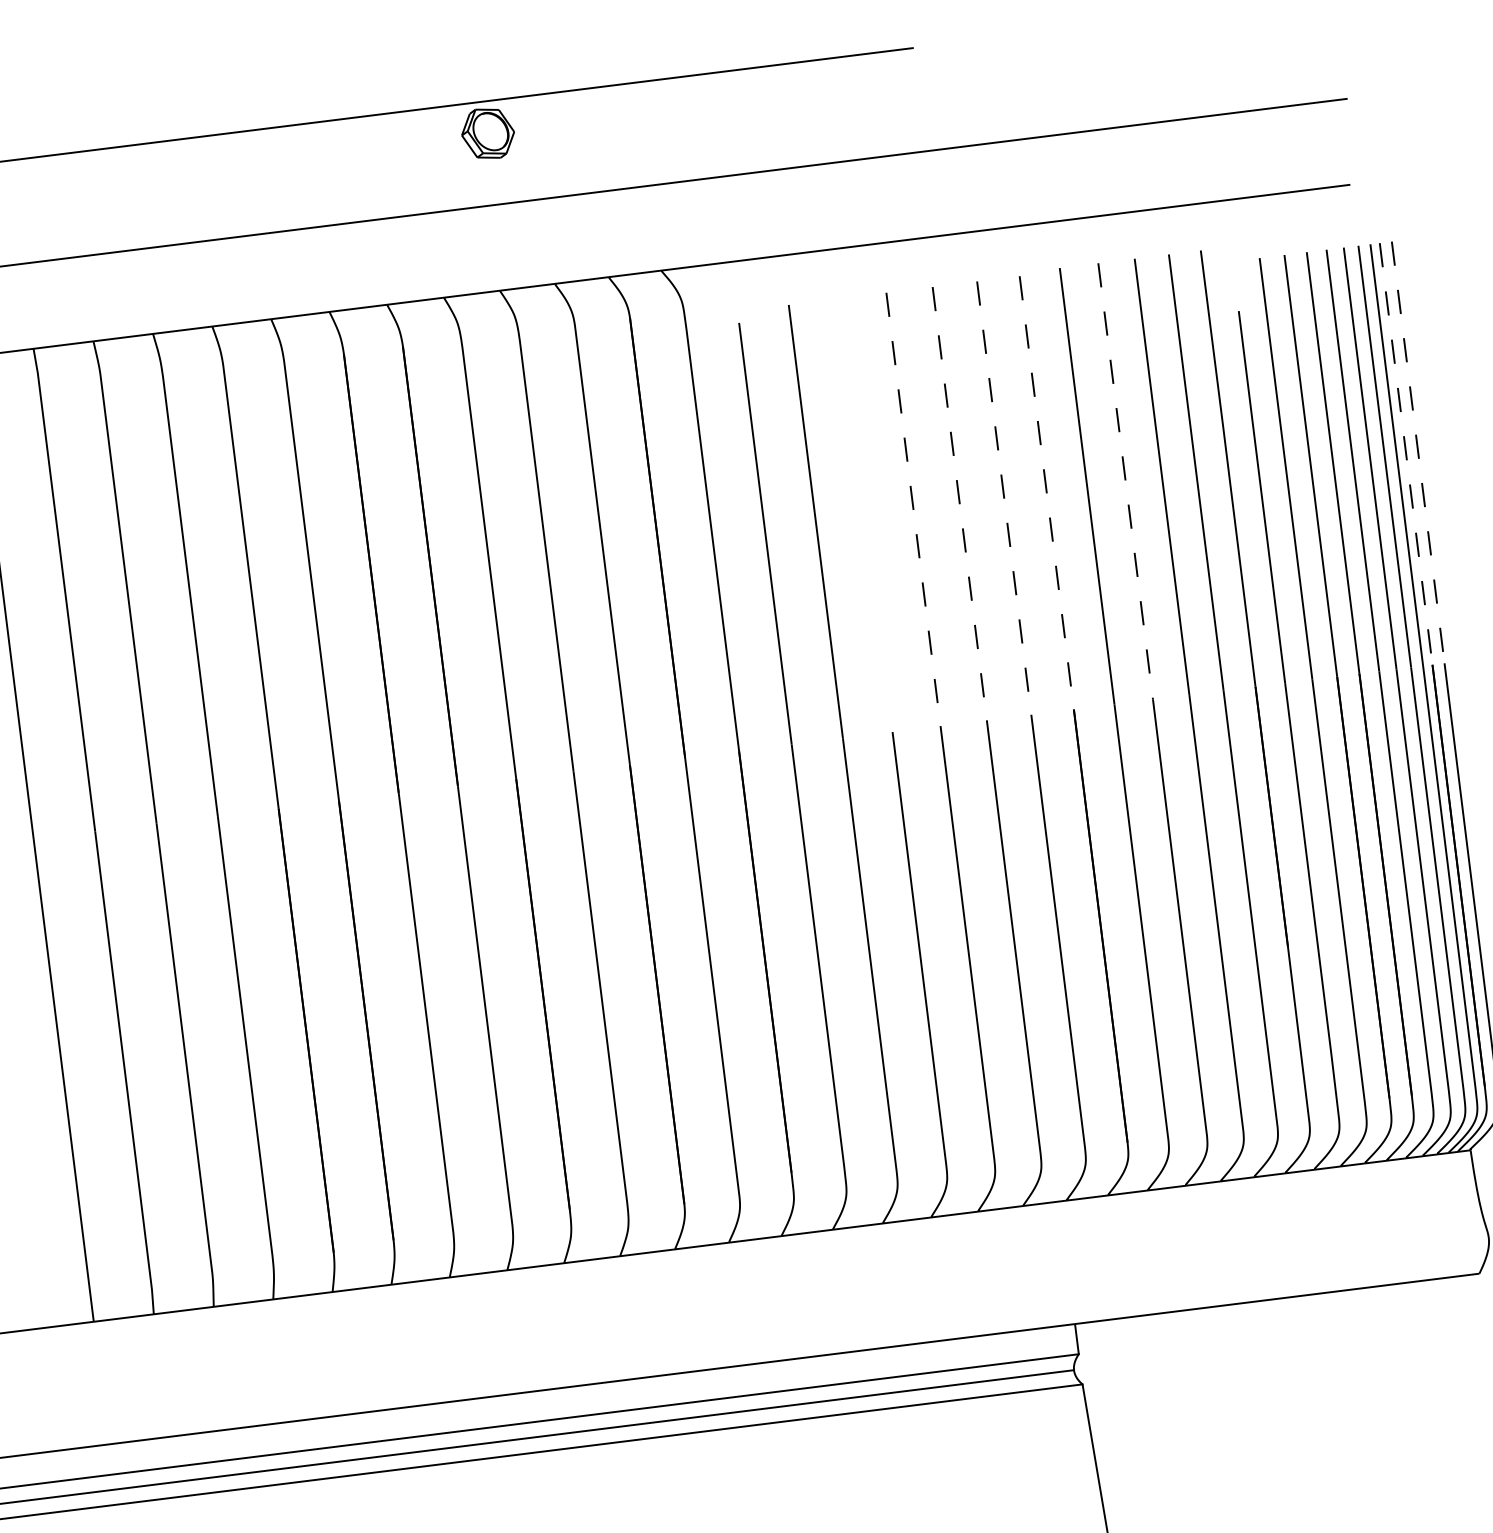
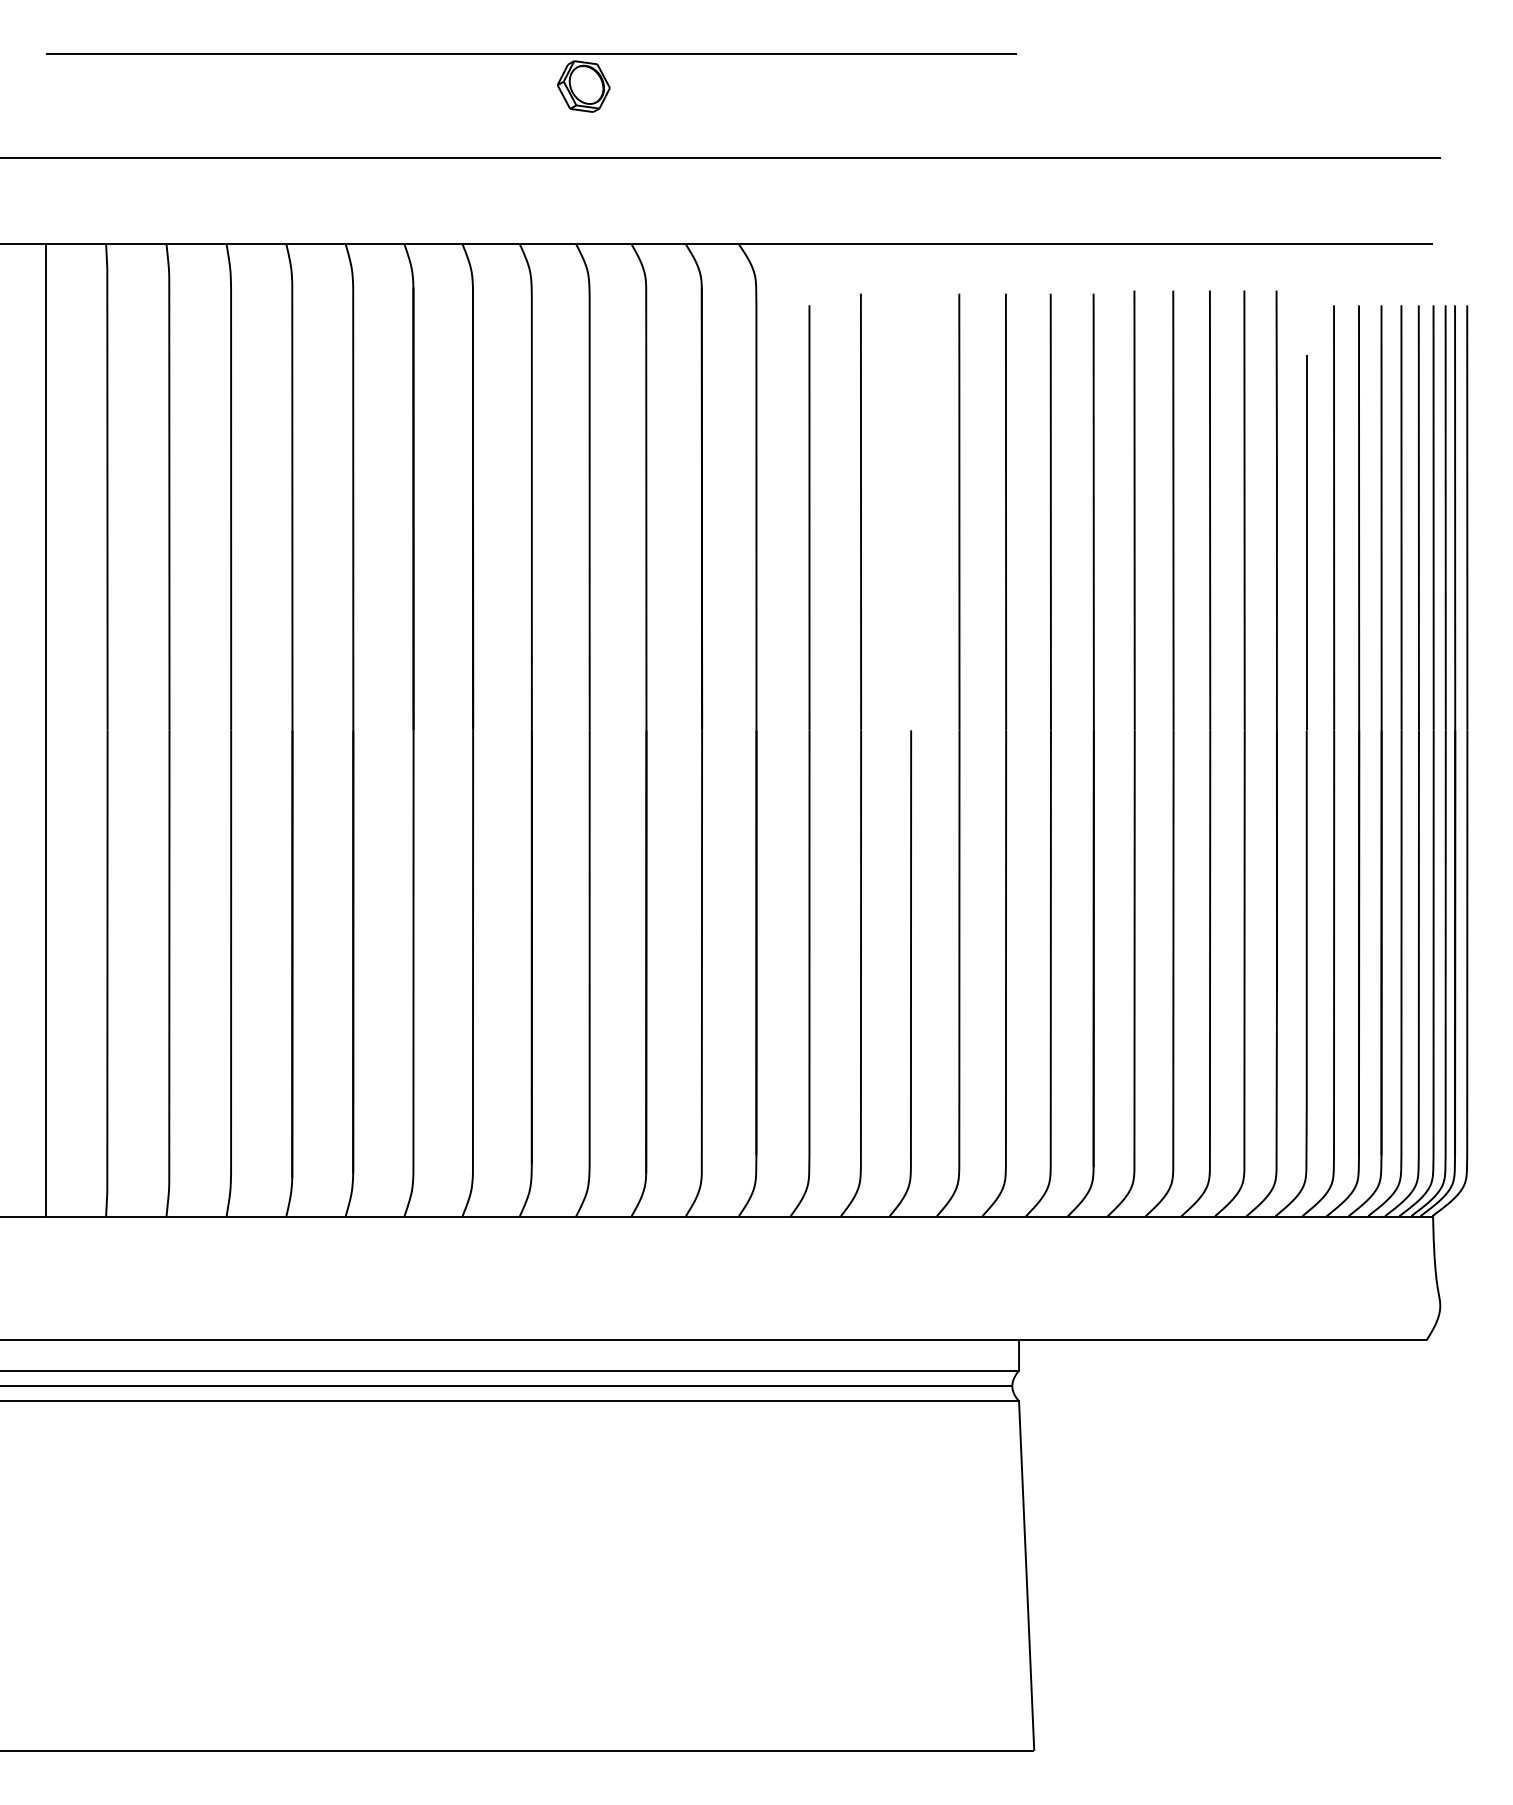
line: (1418, 453) -> (1467, 518), dashed -> solid
line: (1406, 454) -> (1455, 518), dashed -> solid
line: (1125, 481) -> (1173, 510), dashed -> solid
line: (1046, 493) -> (1093, 512), dashed -> solid
line: (1003, 498) -> (1050, 512), dashed -> solid
line: (960, 504) -> (1006, 512), dashed -> solid
line: (913, 509) -> (959, 512), dashed -> solid

